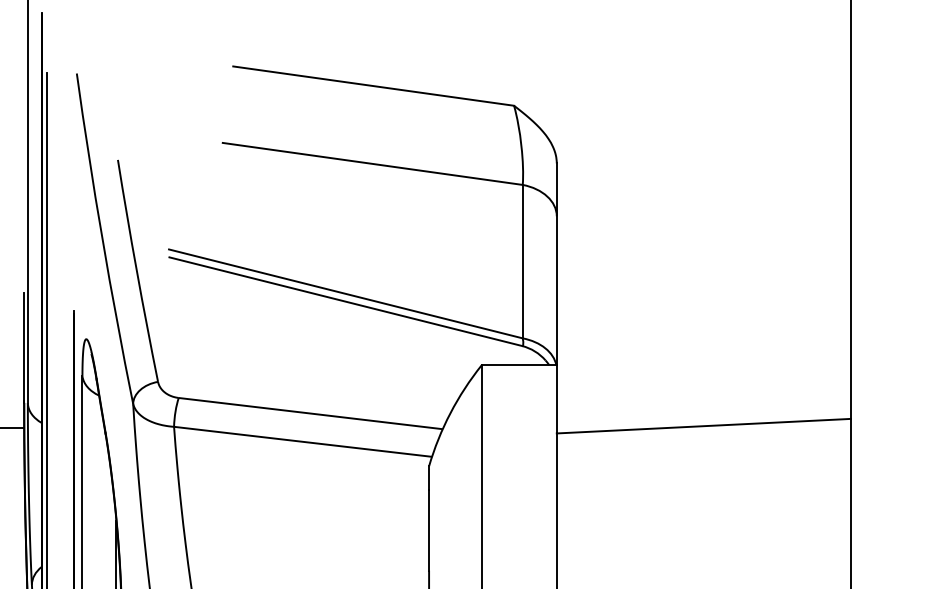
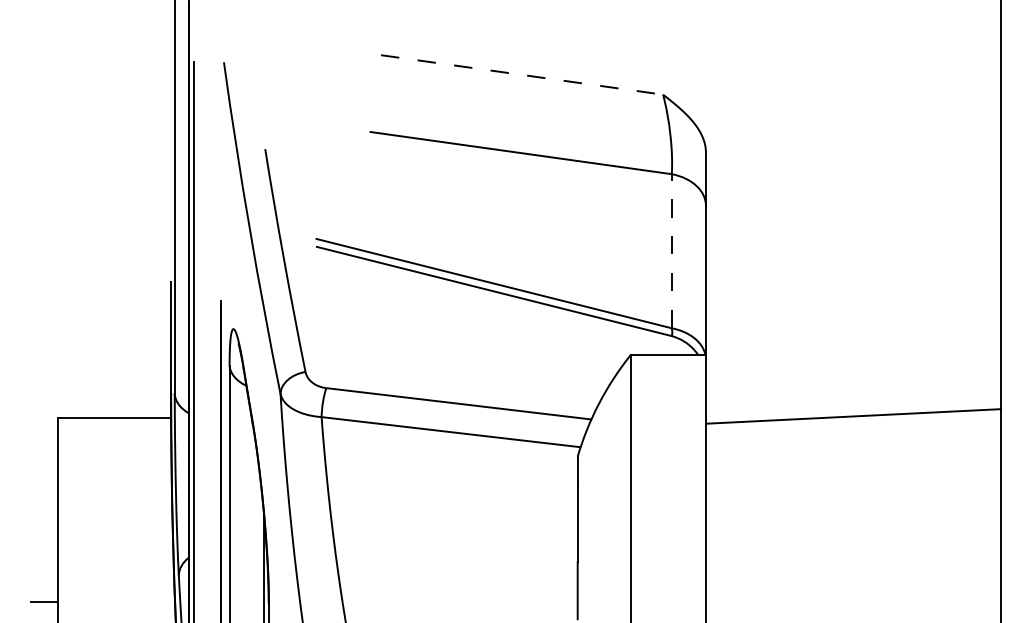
line: (374, 86) -> (522, 75), solid -> dashed
line: (522, 260) -> (671, 250), solid -> dashed

